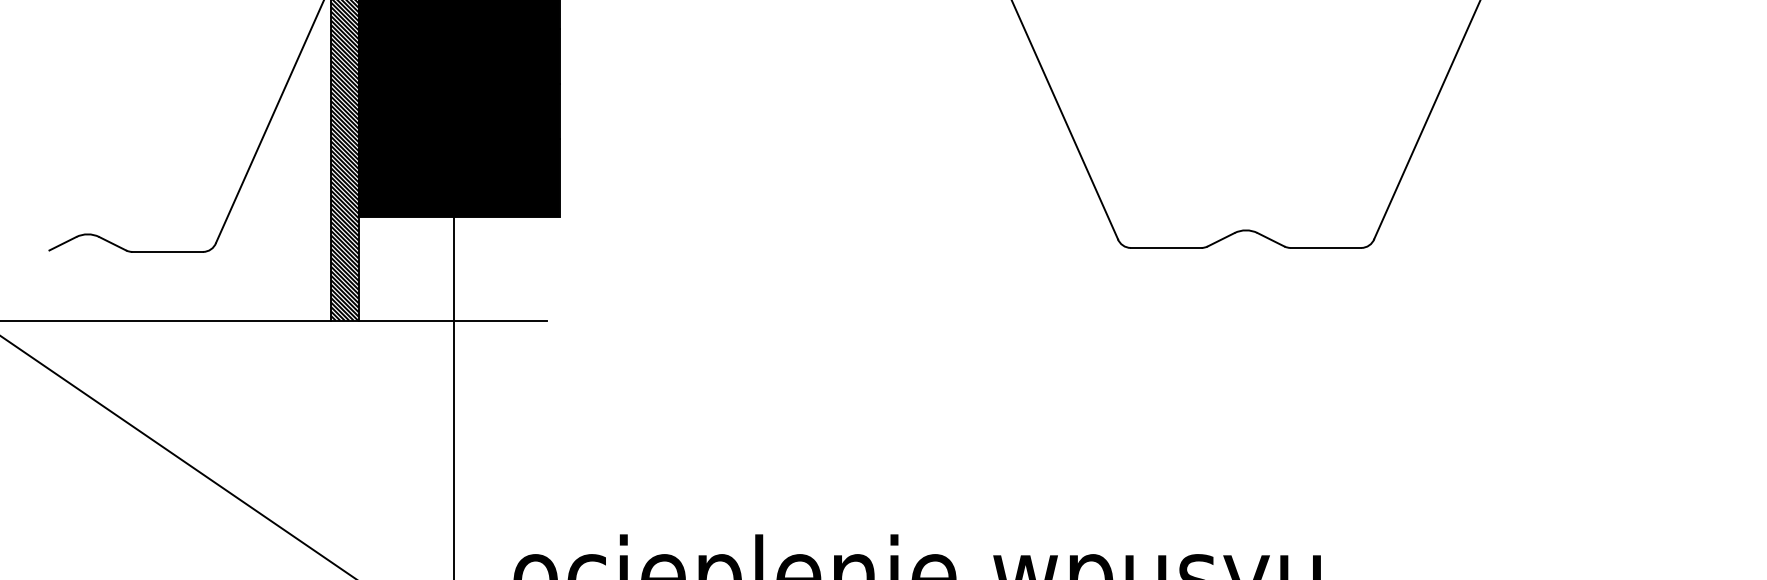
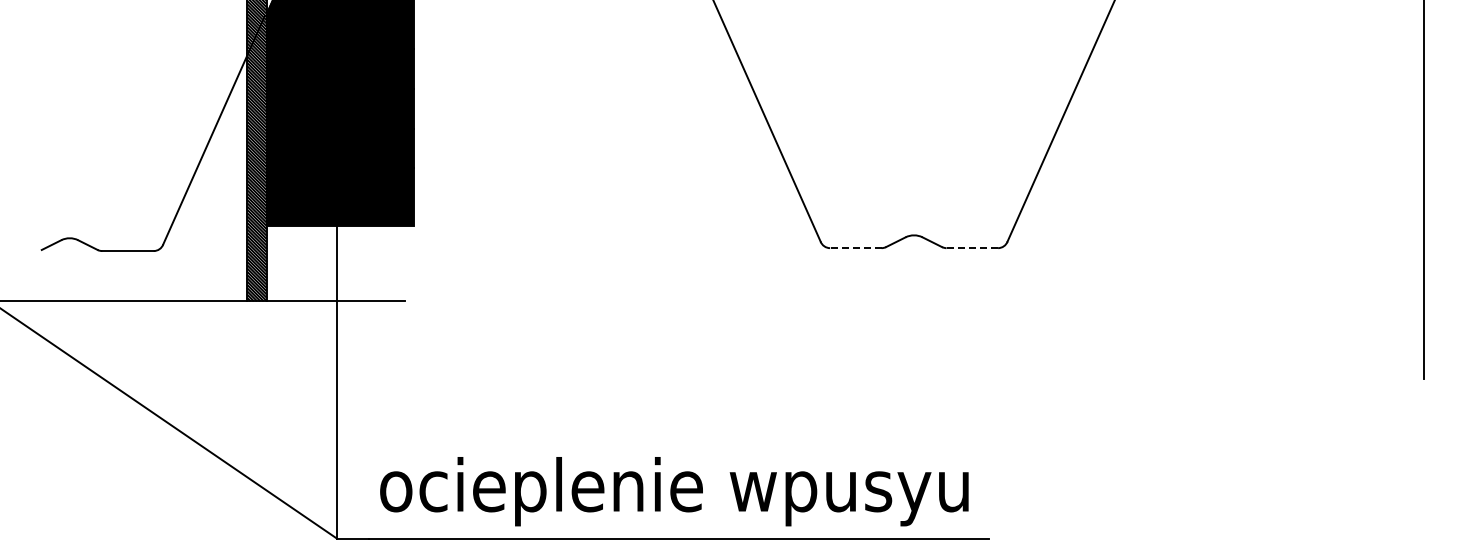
line: (1165, 248) -> (855, 248), solid -> dashed
line: (1326, 248) -> (972, 248), solid -> dashed

